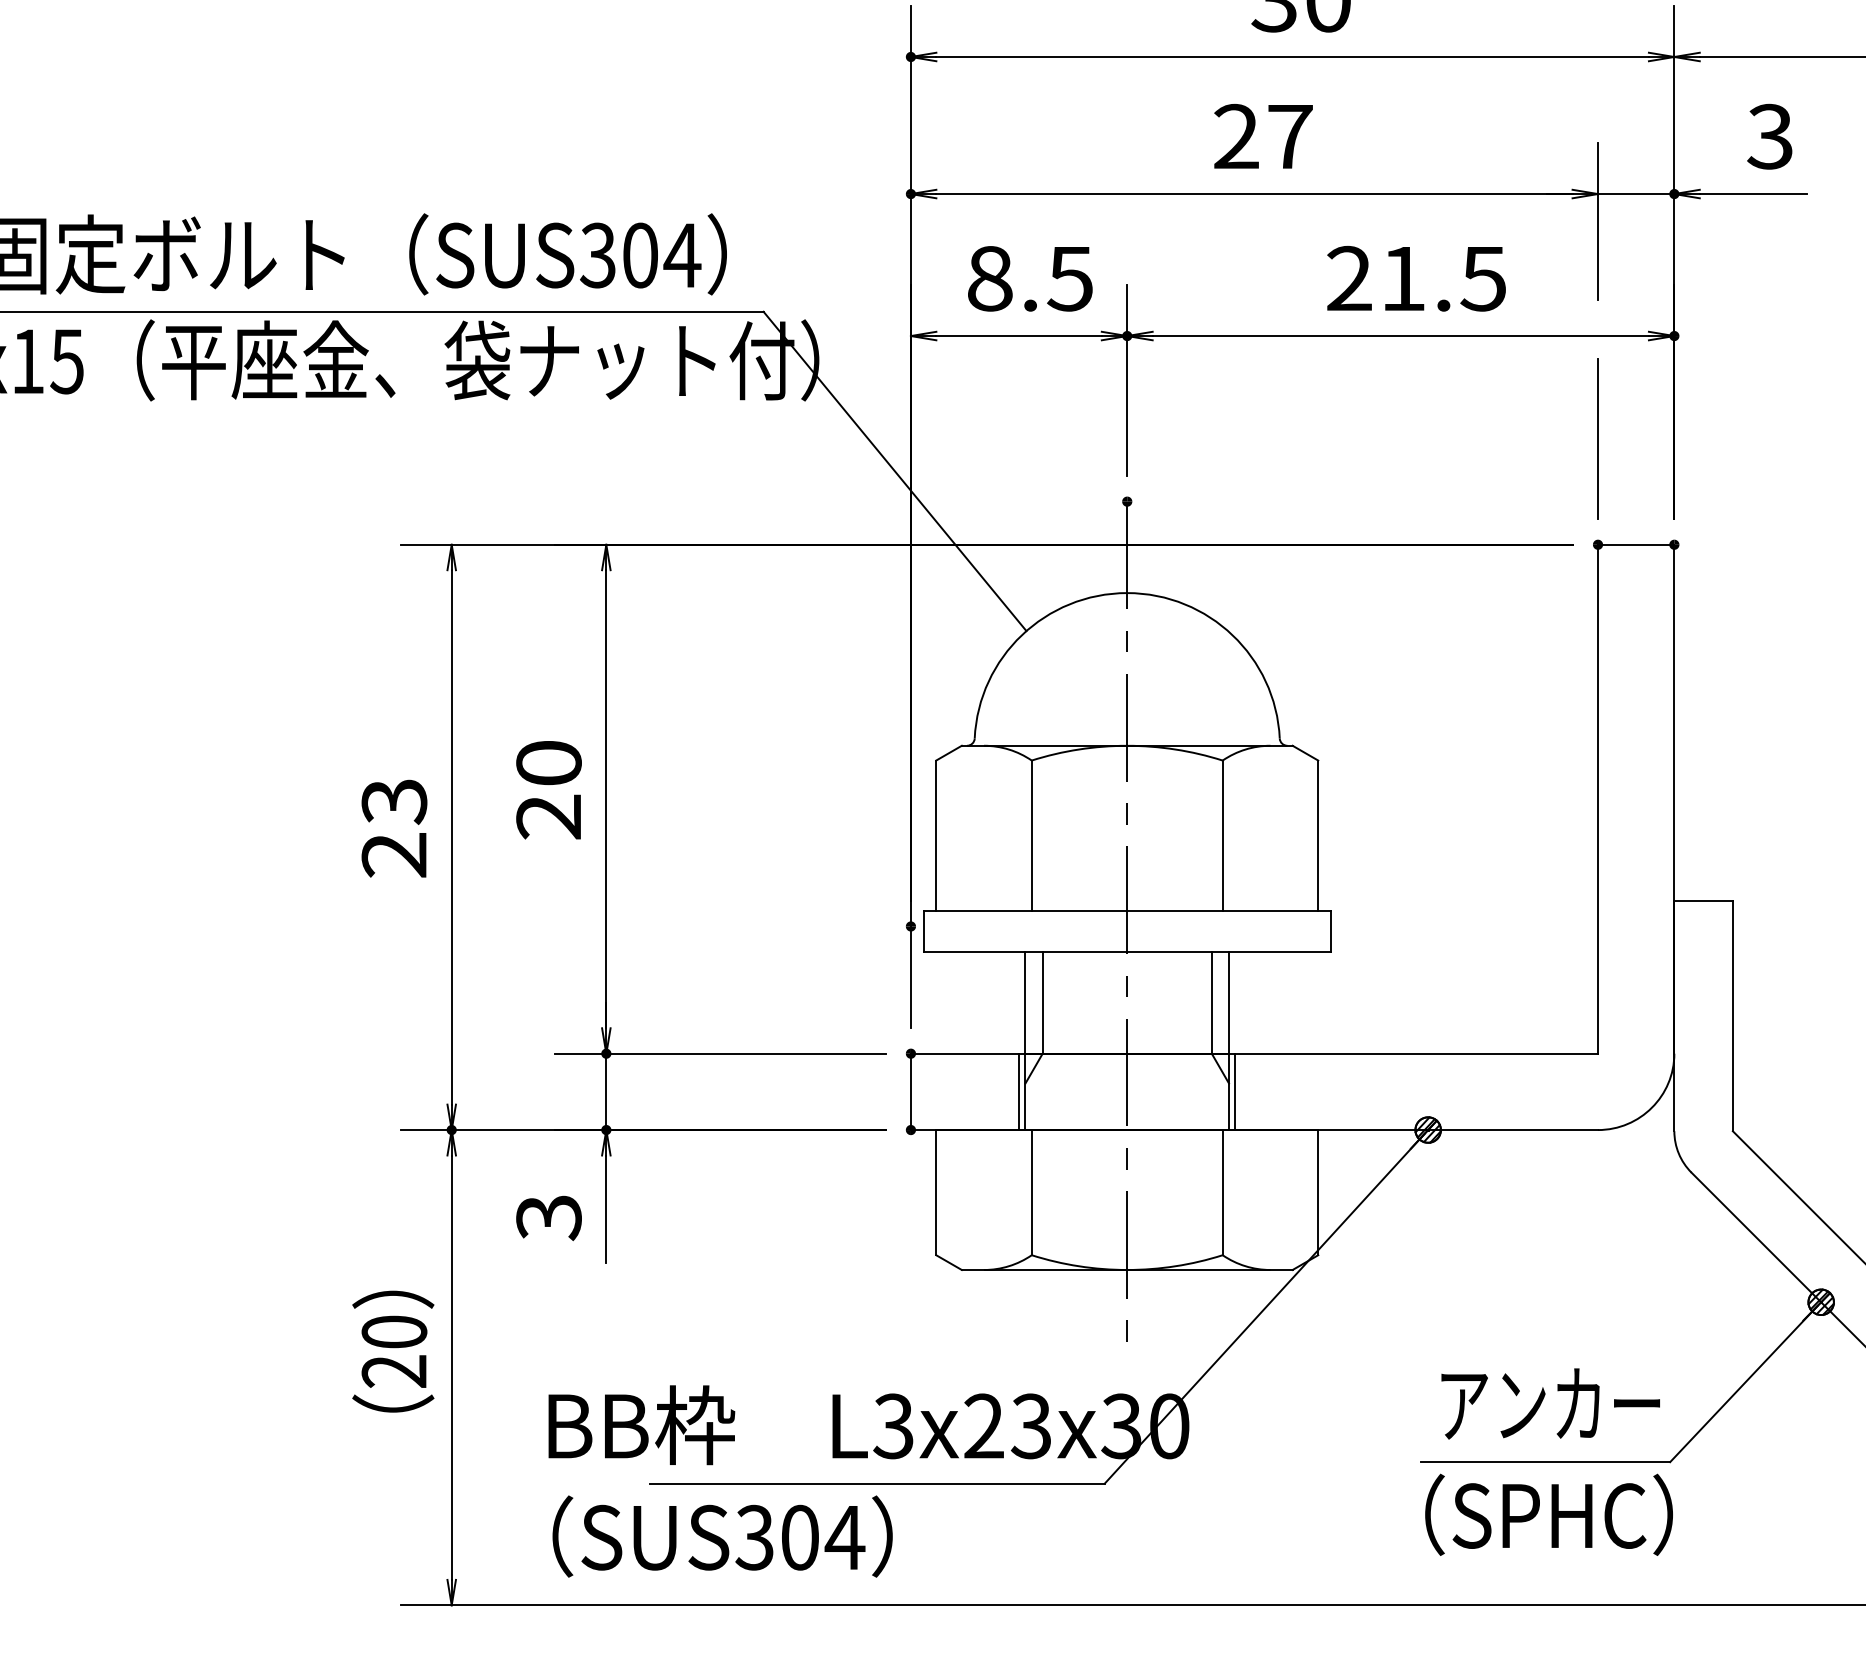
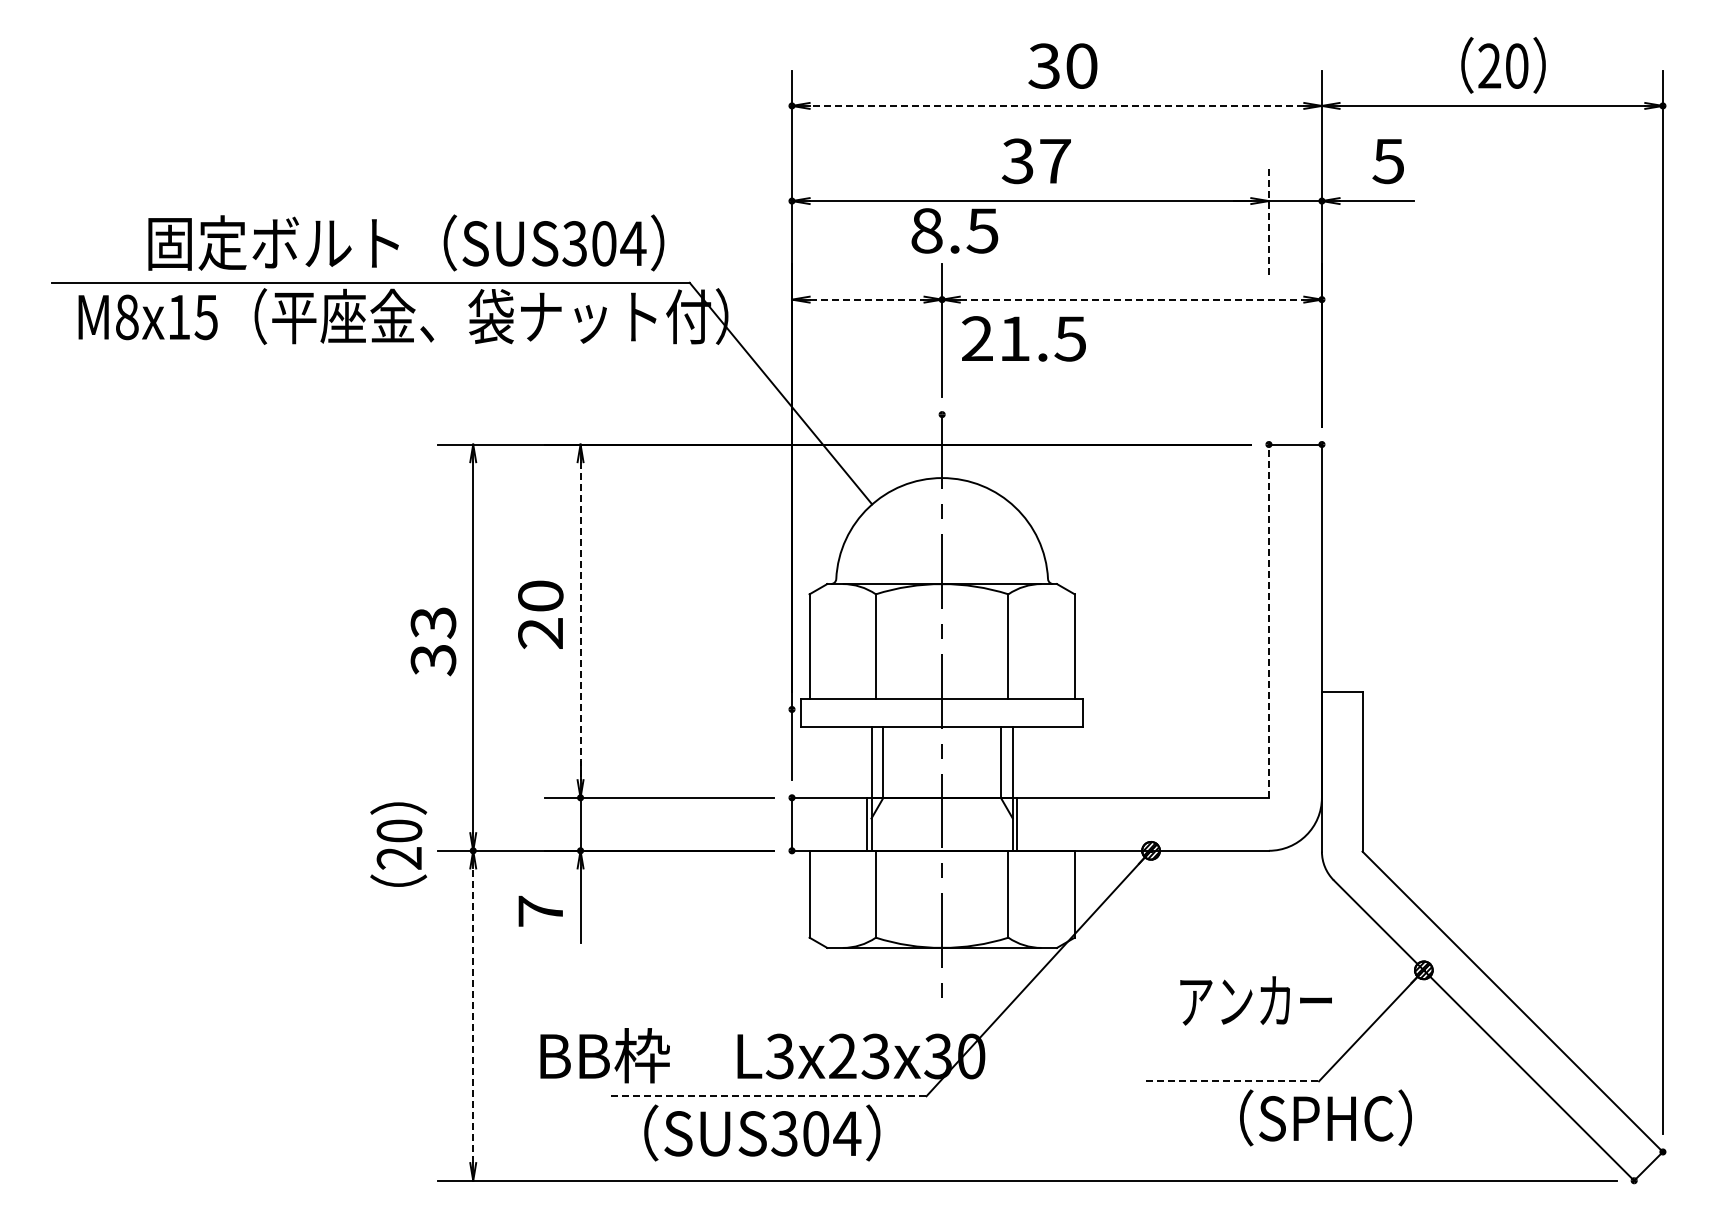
line: (1291, 56) -> (1056, 105), solid -> dashed
text: (1768, 135) -> (1387, 160), 3 -> 5
text: (1235, 137) -> (1017, 161), 27 -> 37
line: (1597, 222) -> (1268, 220), solid -> dashed
text: (1029, 278) -> (954, 230), moved
text: (1415, 278) -> (1023, 338), moved
line: (1019, 335) -> (867, 299), solid -> dashed
line: (1401, 335) -> (1132, 299), solid -> dashed
line: (1597, 438) -> (1268, 370), removed
line: (606, 799) -> (580, 621), solid -> dashed
line: (1597, 799) -> (1268, 621), solid -> dashed
text: (394, 855) -> (433, 660), 23 -> 33
text: (548, 1217) -> (540, 911), 3 -> 7
text: (393, 1351) -> (398, 844), moved
line: (452, 1367) -> (473, 1015), solid -> dashed
text: (1549, 1403) -> (1255, 1000), moved
line: (1545, 1462) -> (1232, 1081), solid -> dashed
line: (877, 1484) -> (768, 1096), solid -> dashed
text: (1548, 1514) -> (1325, 1117), moved
text: (722, 1535) -> (762, 1132), moved

